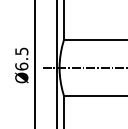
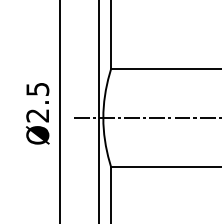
text: (21, 66) -> (37, 115), Ø6.5 -> Ø2.5

